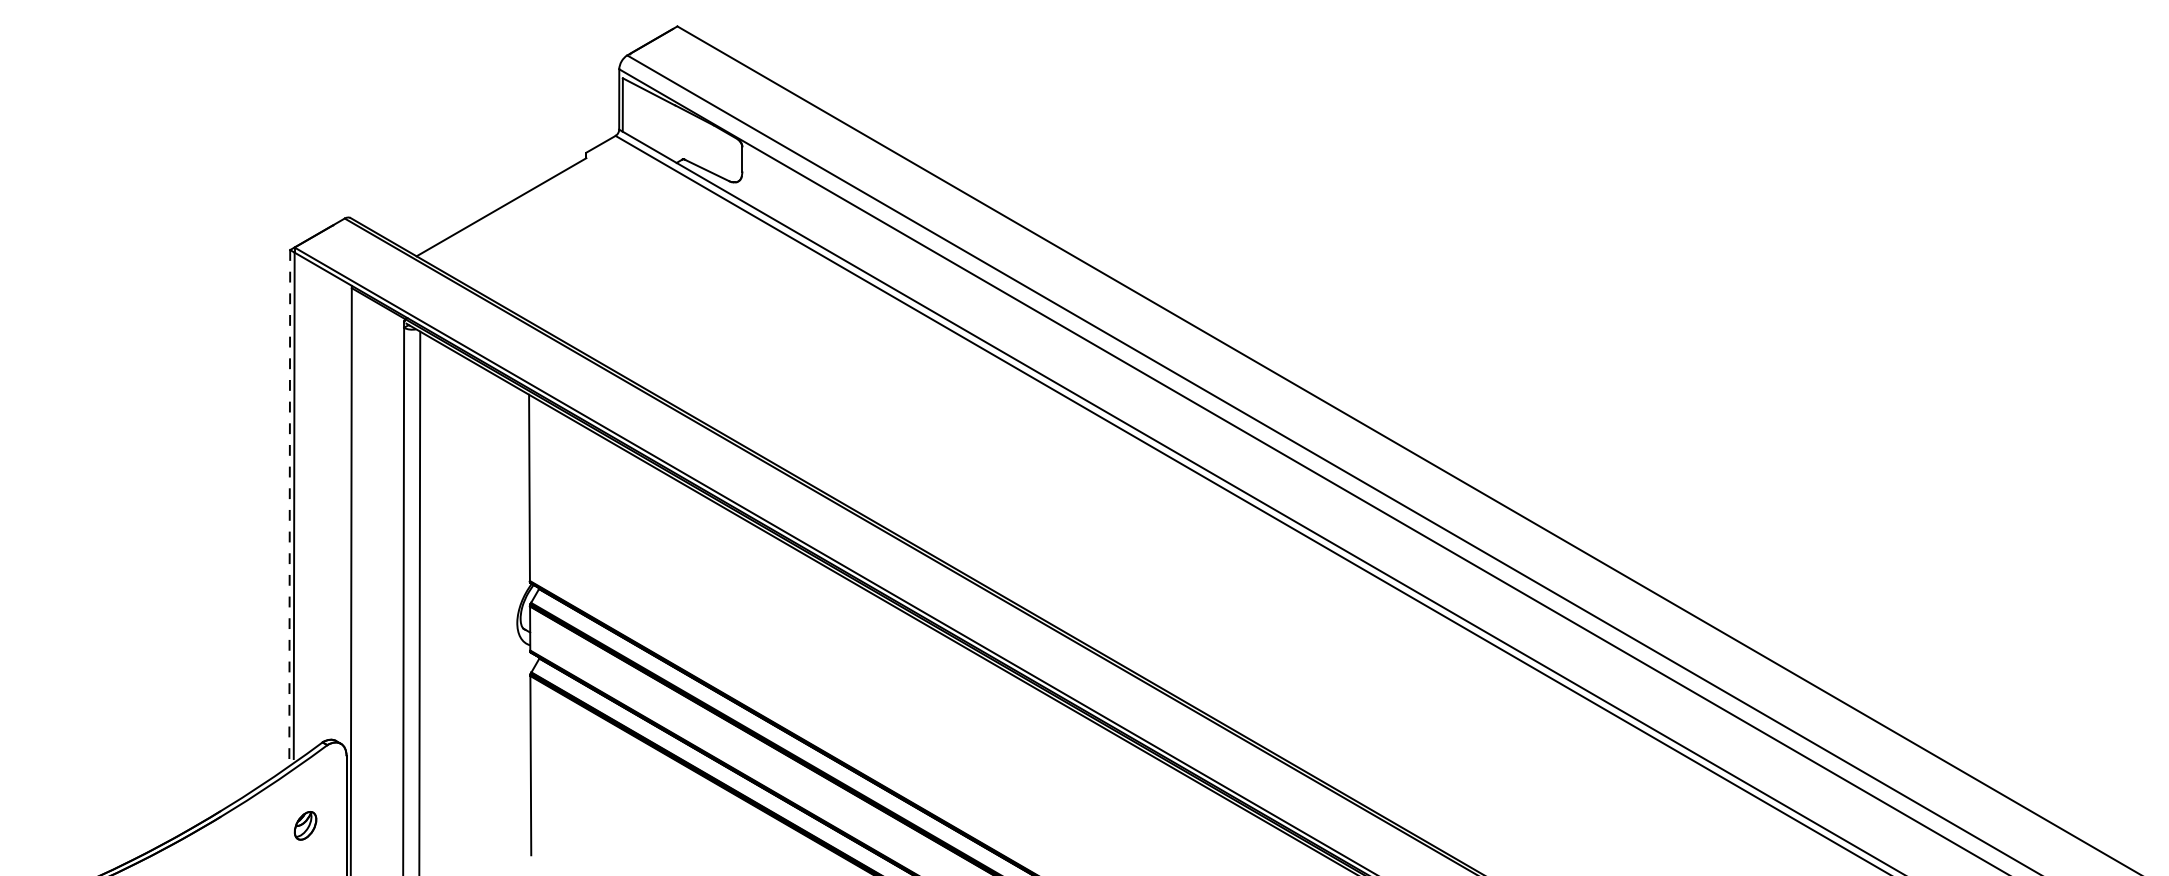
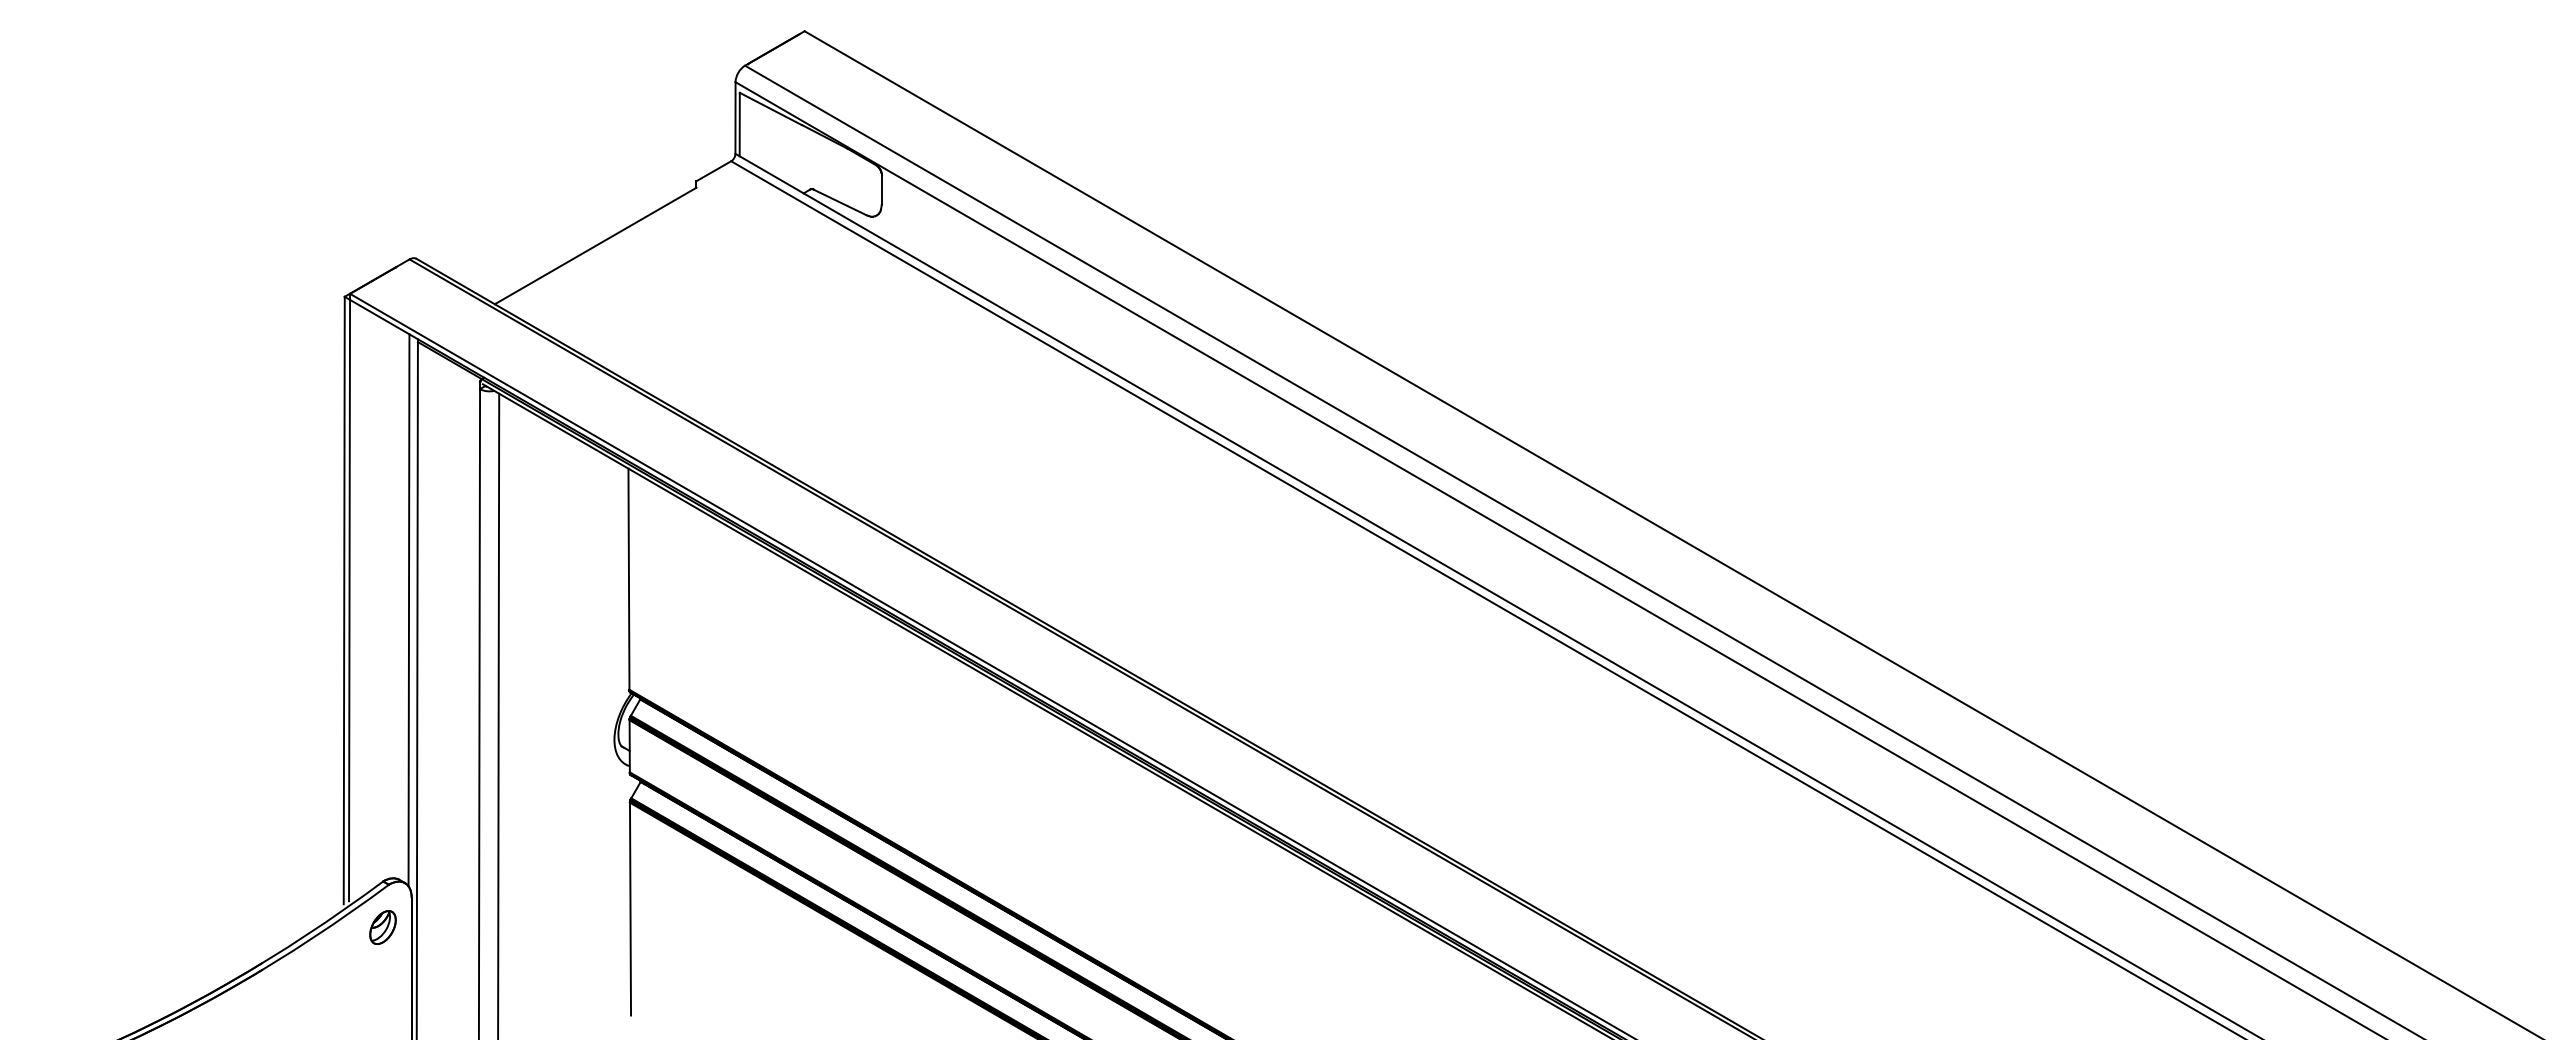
line: (289, 505) -> (344, 600), dashed -> solid
line: (343, 514) -> (408, 610), added
part: (305, 825) -> (382, 927), moved

